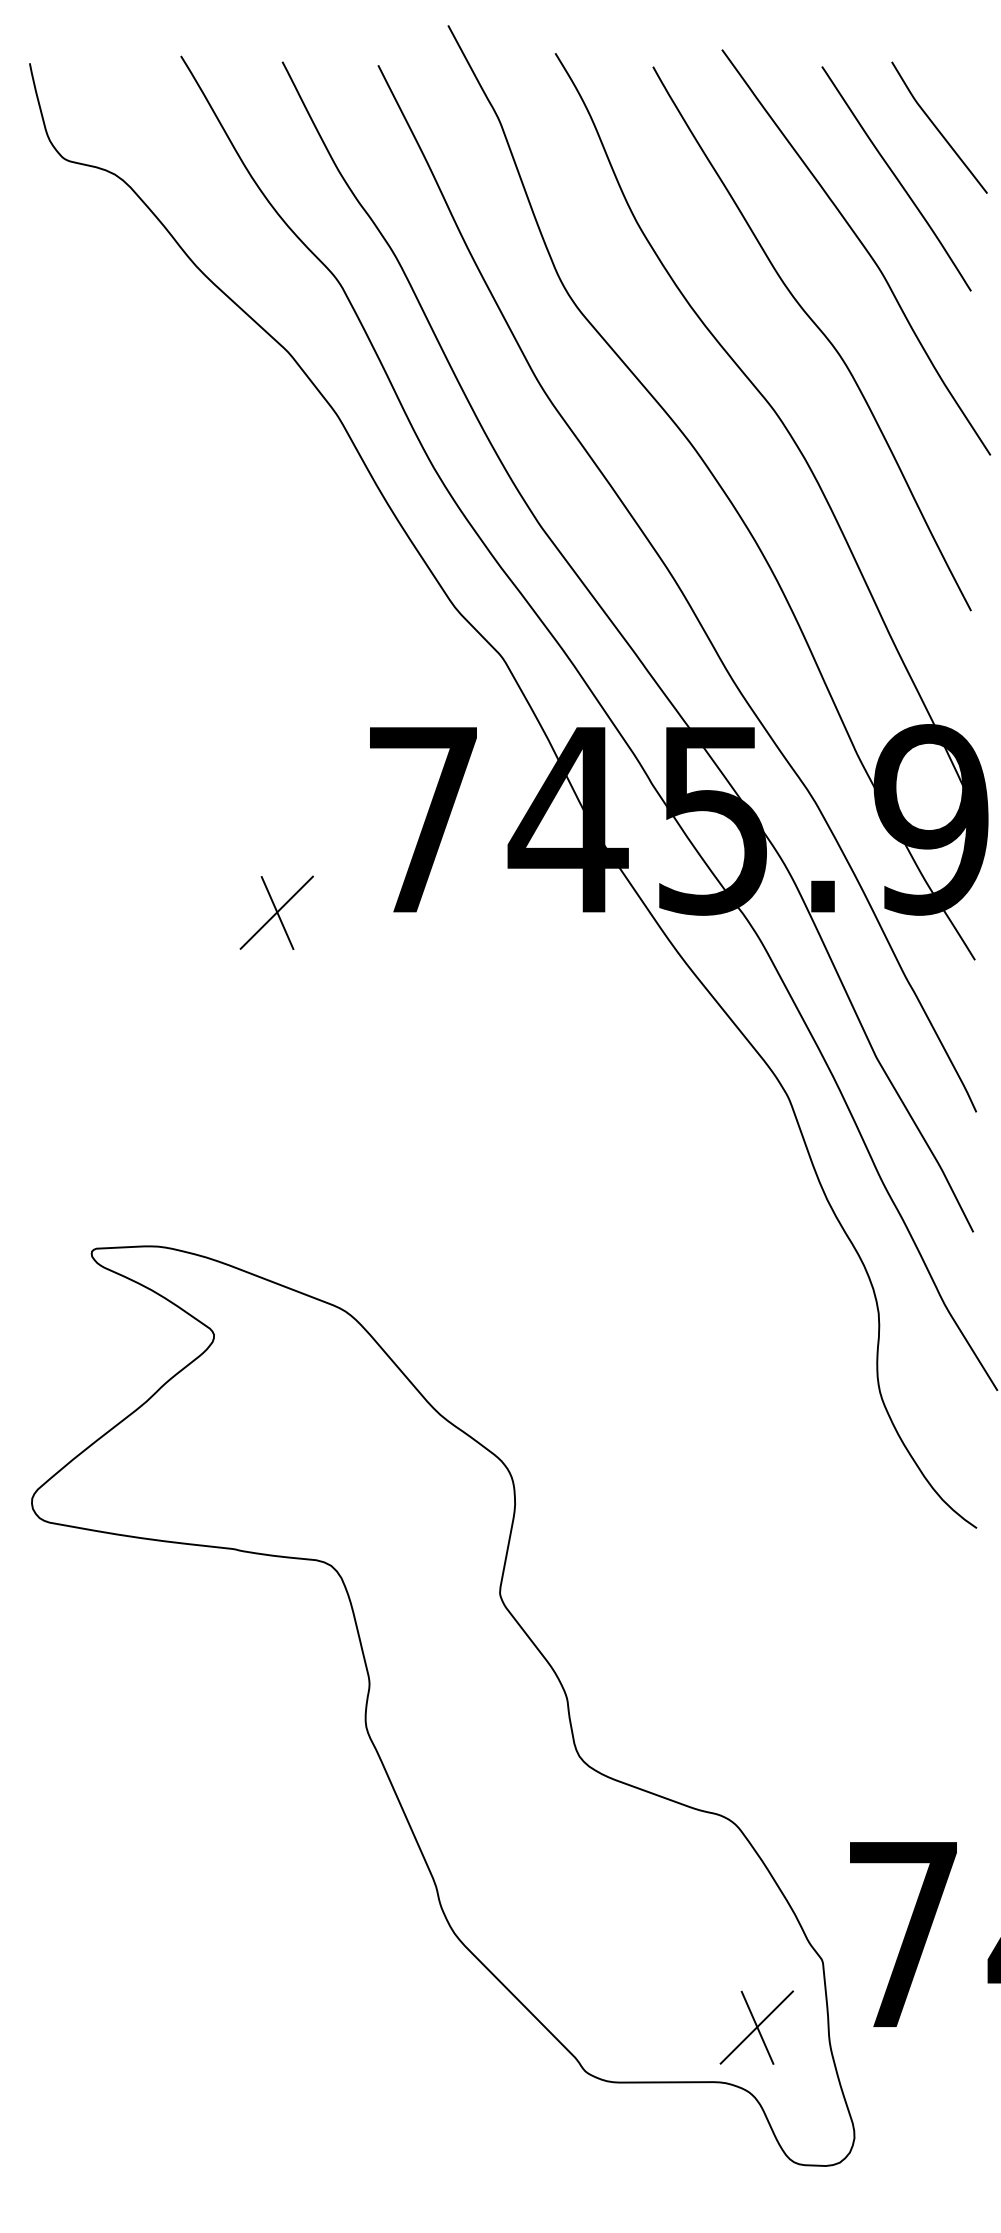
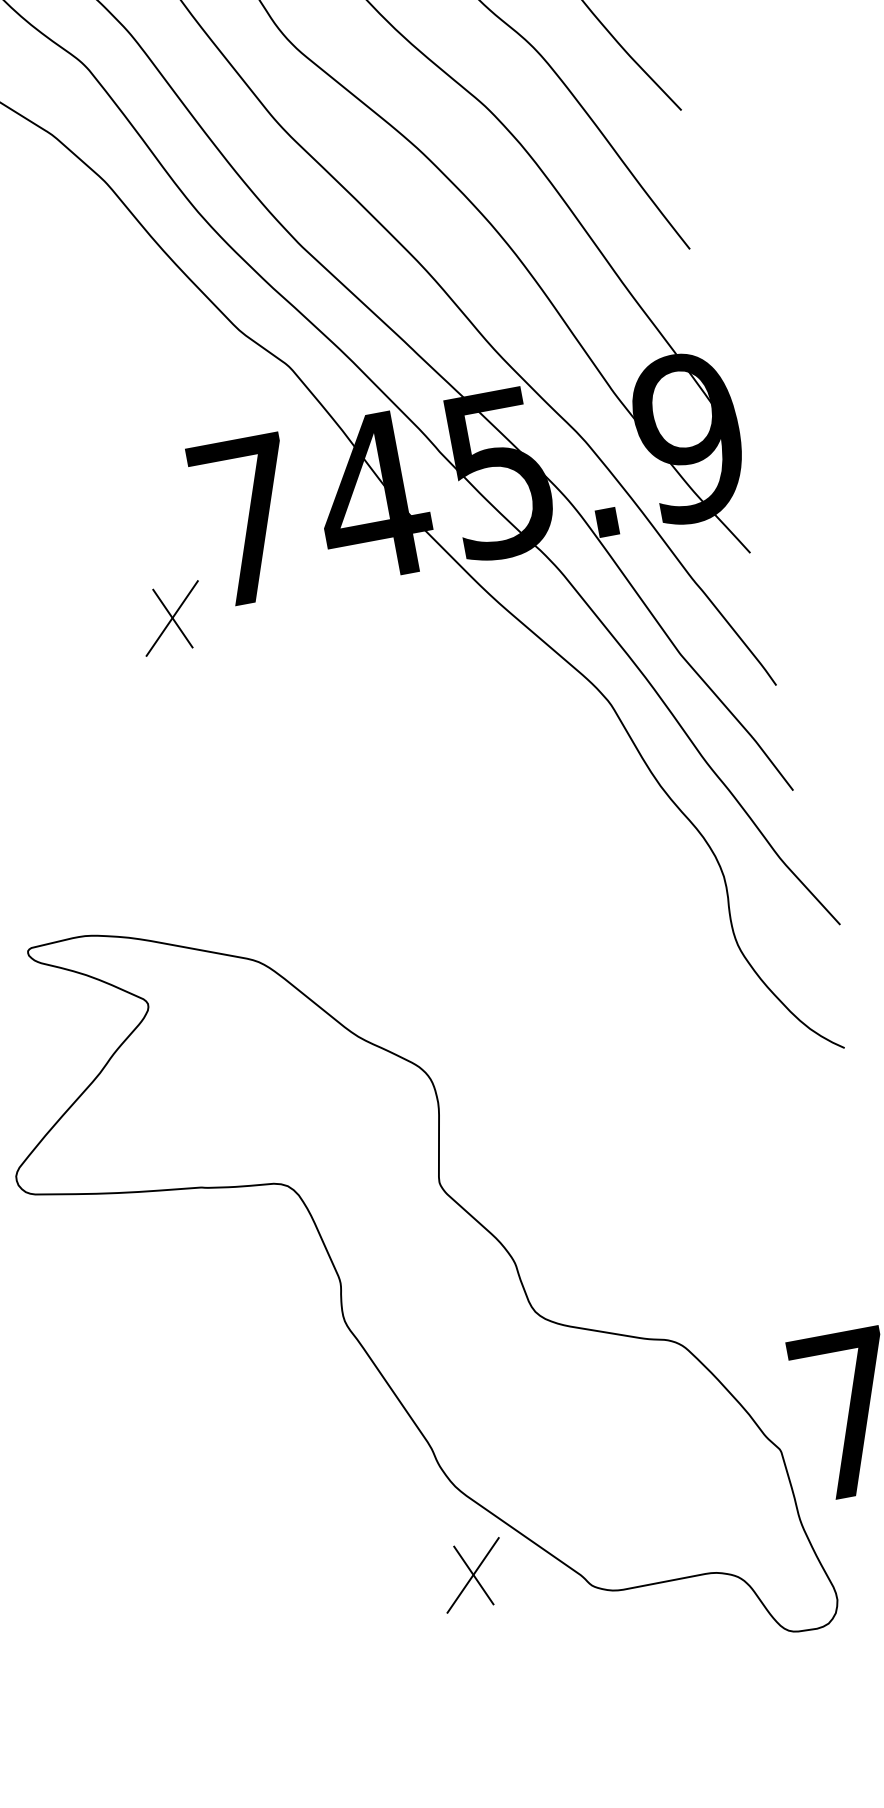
part: (276, 912) -> (171, 618), moved
part: (756, 2027) -> (472, 1575), moved

